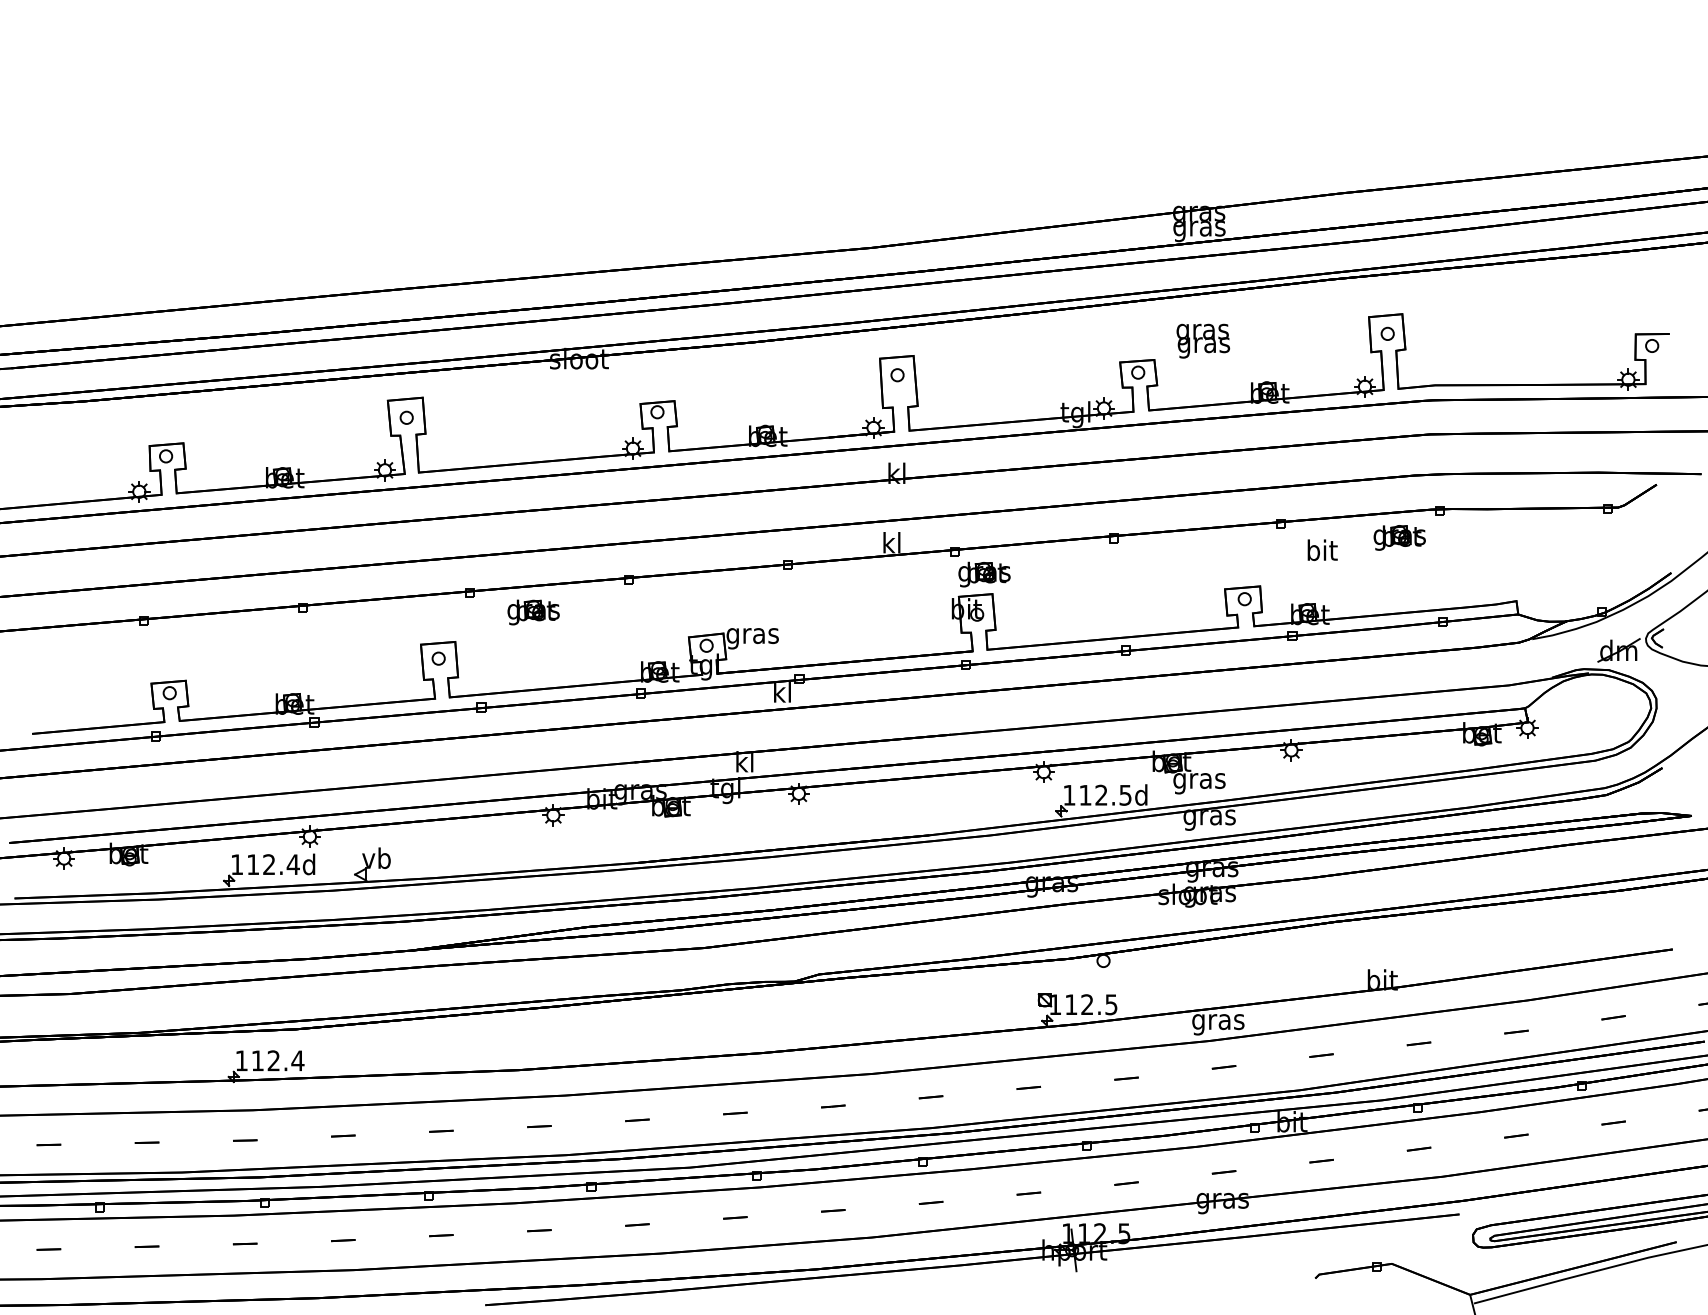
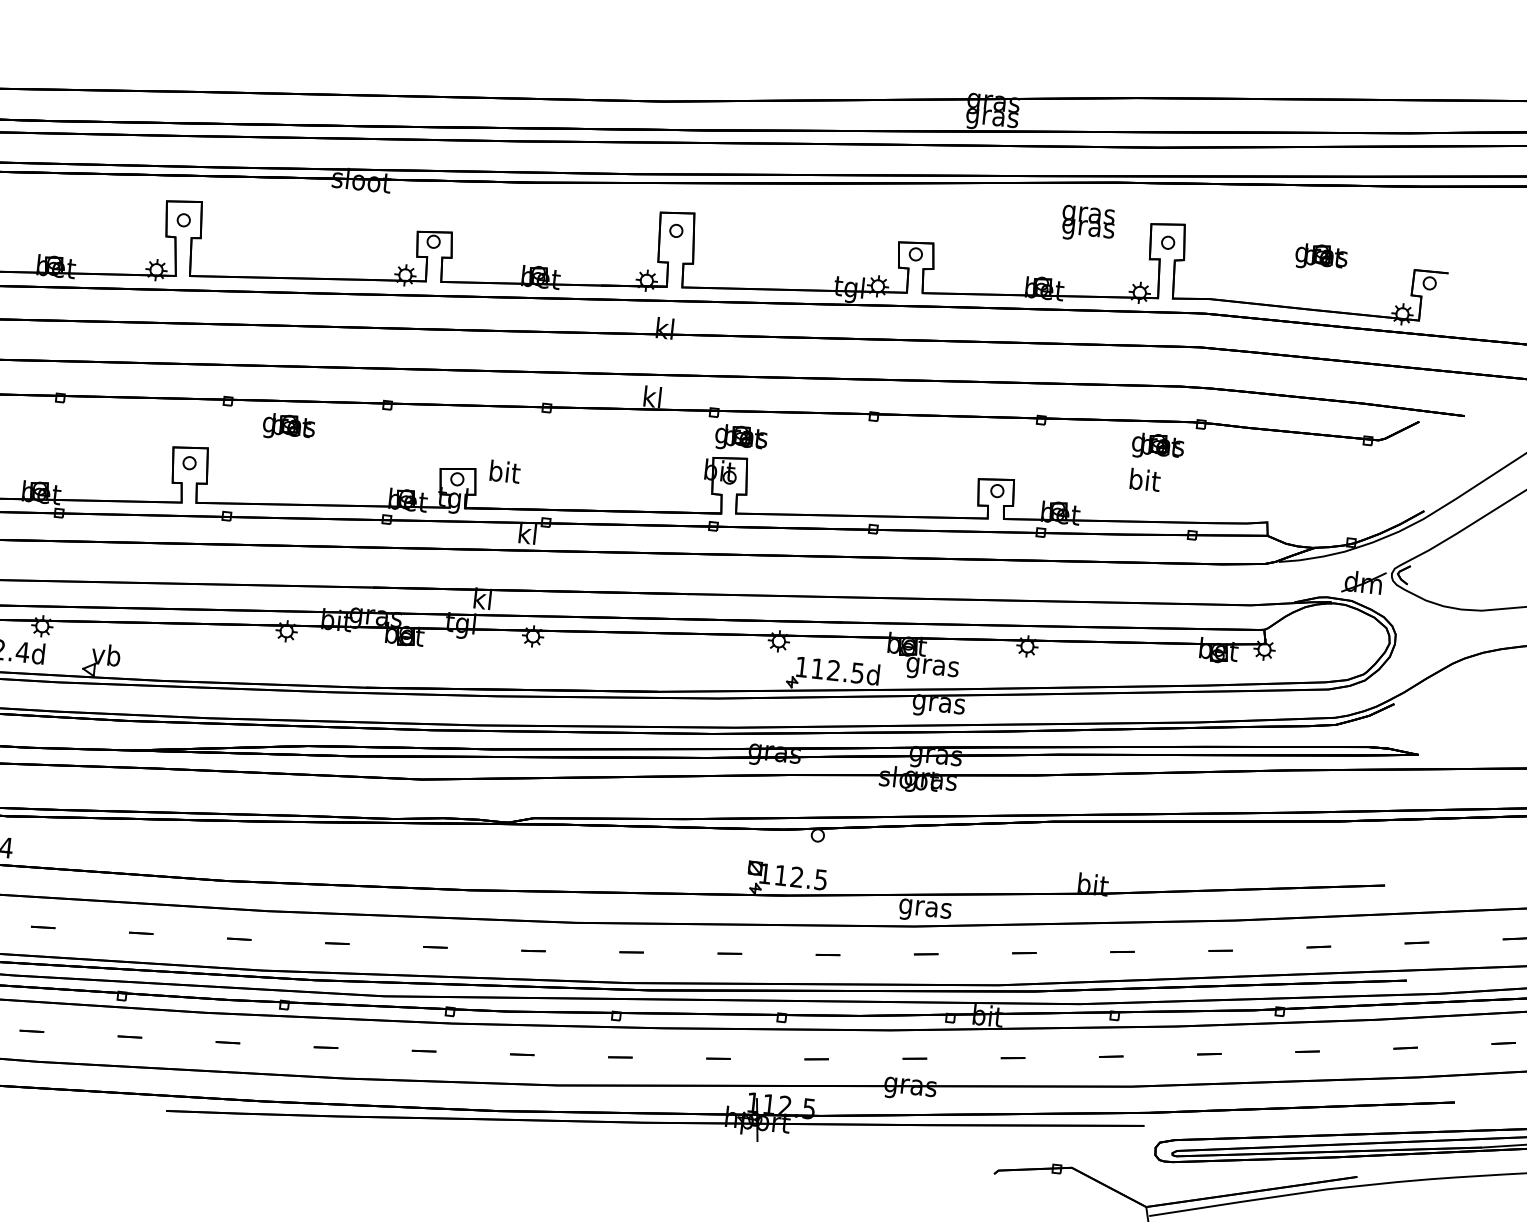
part: (1541, 331) -> (1321, 257), added
text: (1203, 340) -> (1088, 223), moved
text: (1322, 549) -> (1145, 479), moved
text: (752, 635) -> (504, 474), gras -> bit

